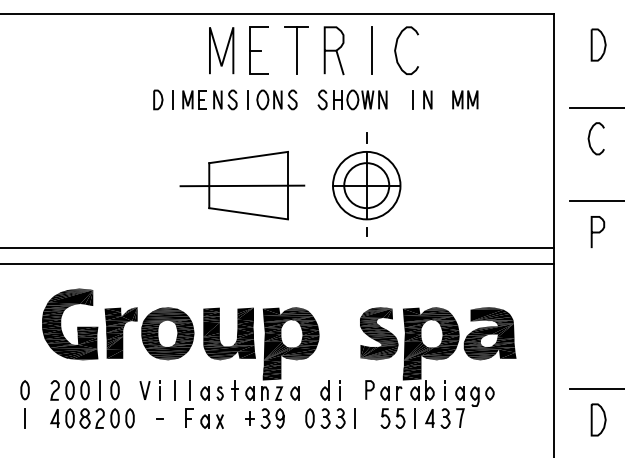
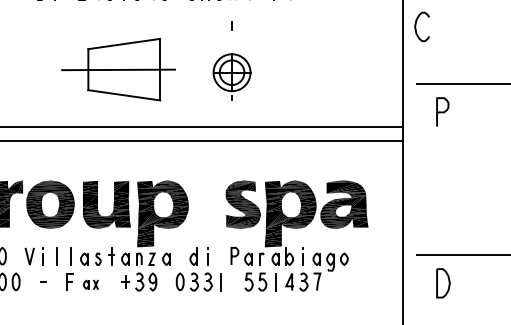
curve: (590, 135) -> (416, 23), moved
part: (366, 193) -> (231, 76), size x0.6
part: (211, 421) -> (90, 284), size x0.7

